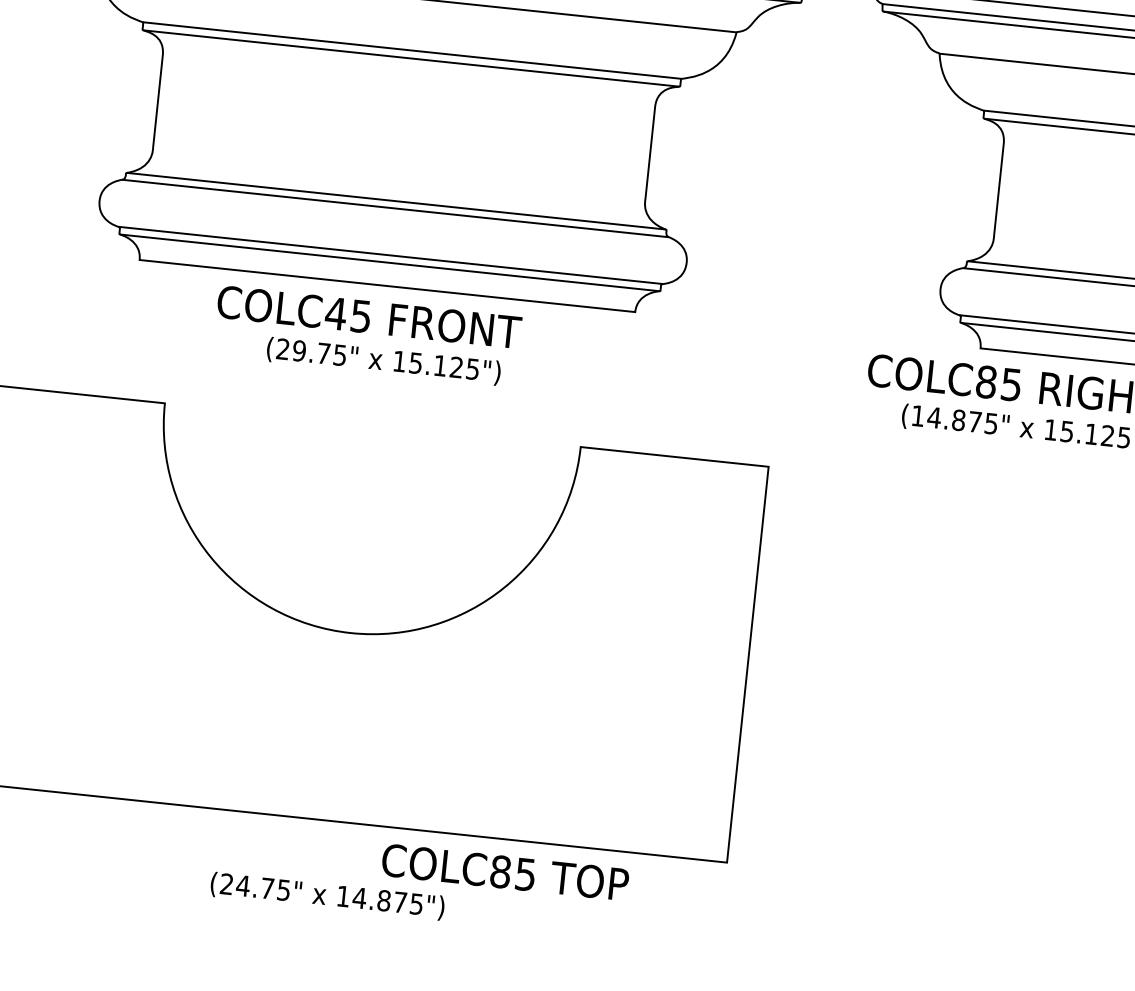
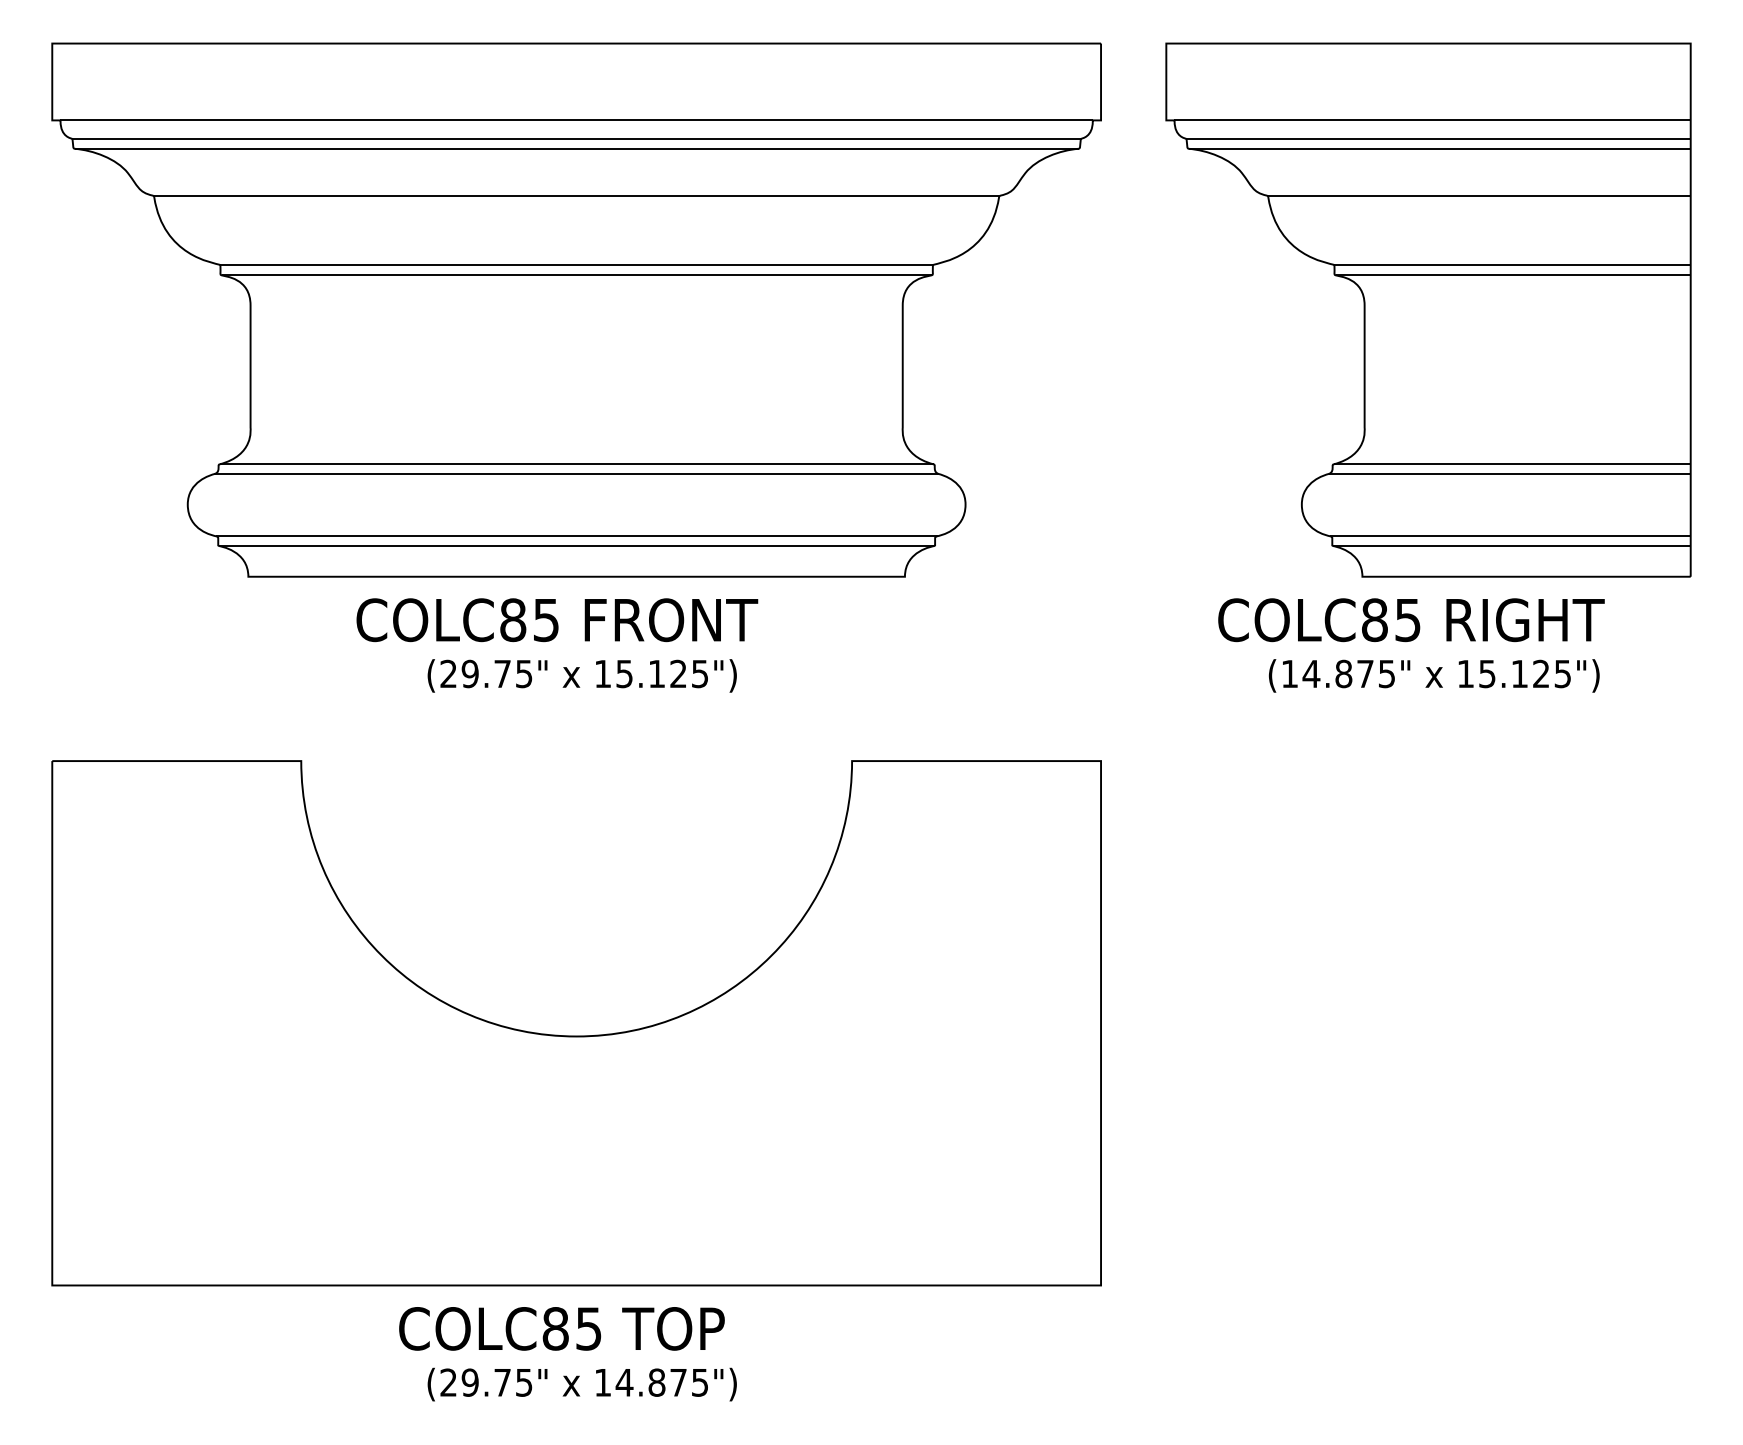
text: (335, 313) -> (512, 620), COLC45 -> COLC85
text: (505, 872) -> (561, 1328), moved
text: (243, 885) -> (470, 1382), (24.75" -> (29.75"

